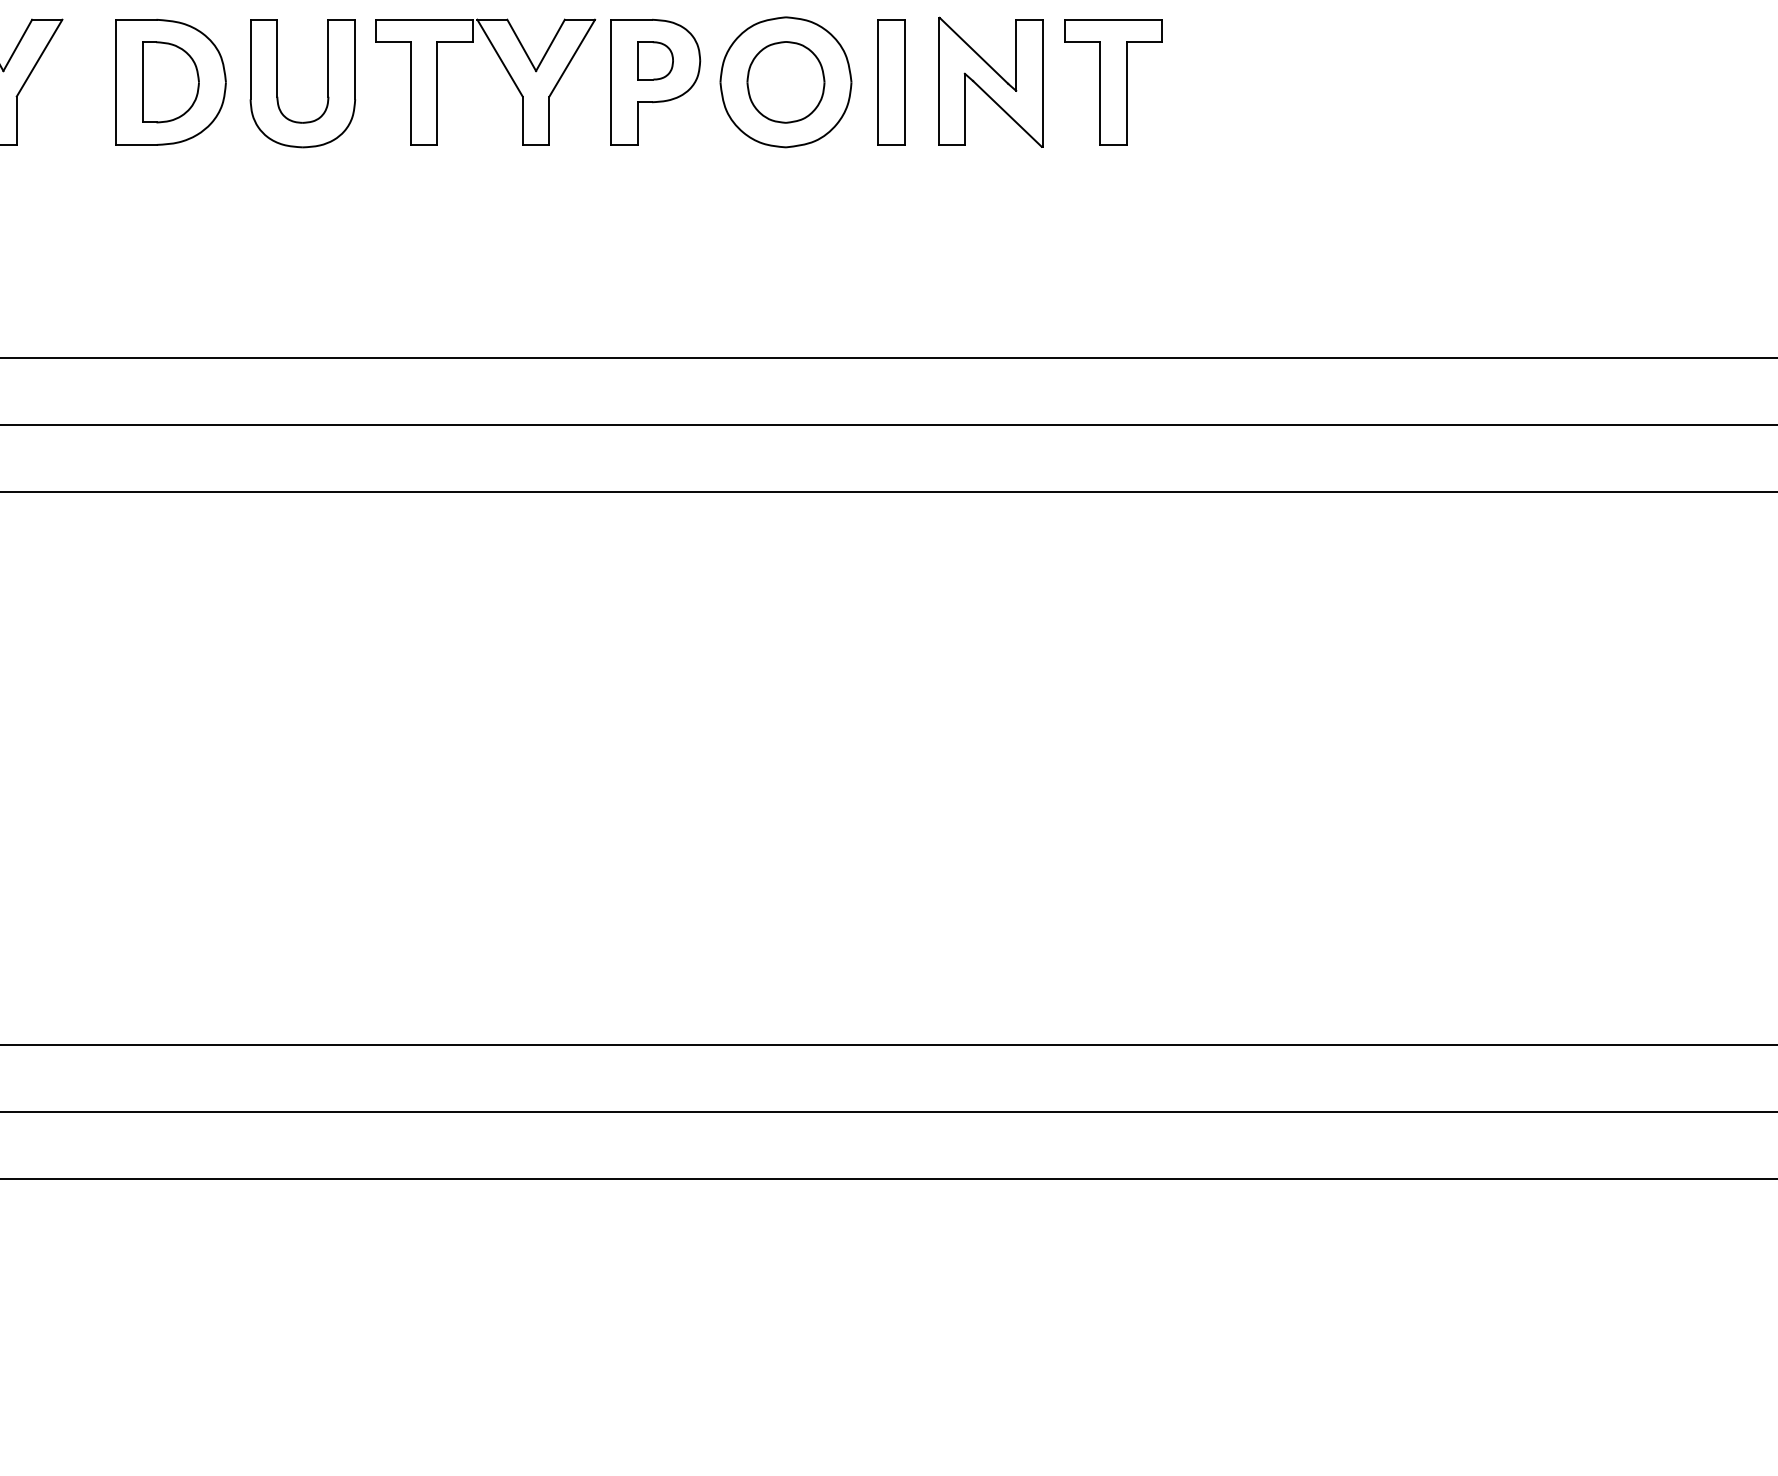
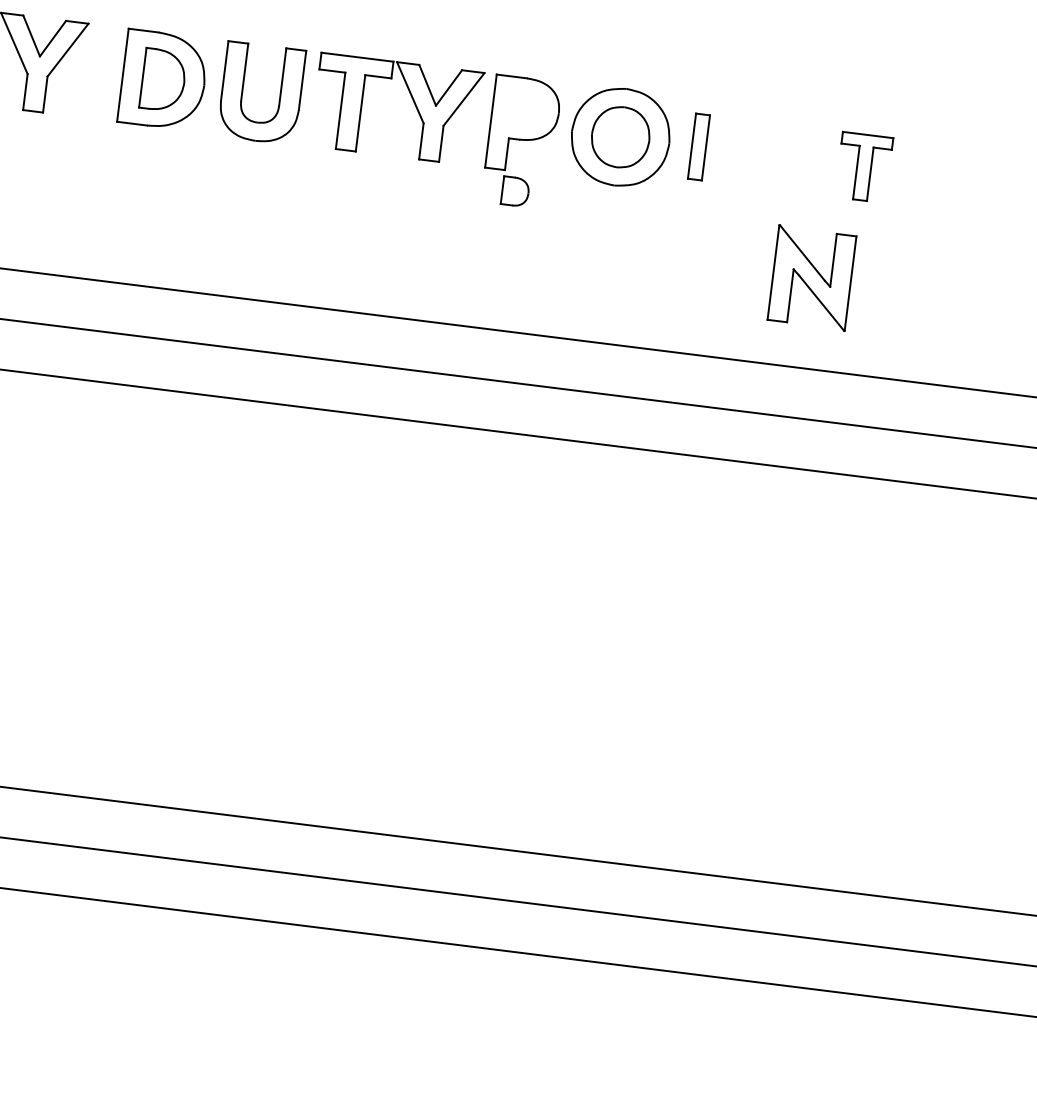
part: (655, 60) -> (515, 191), moved
part: (990, 81) -> (812, 277), moved
part: (891, 82) -> (699, 147), size x0.7
part: (1113, 82) -> (864, 167), size x0.7

